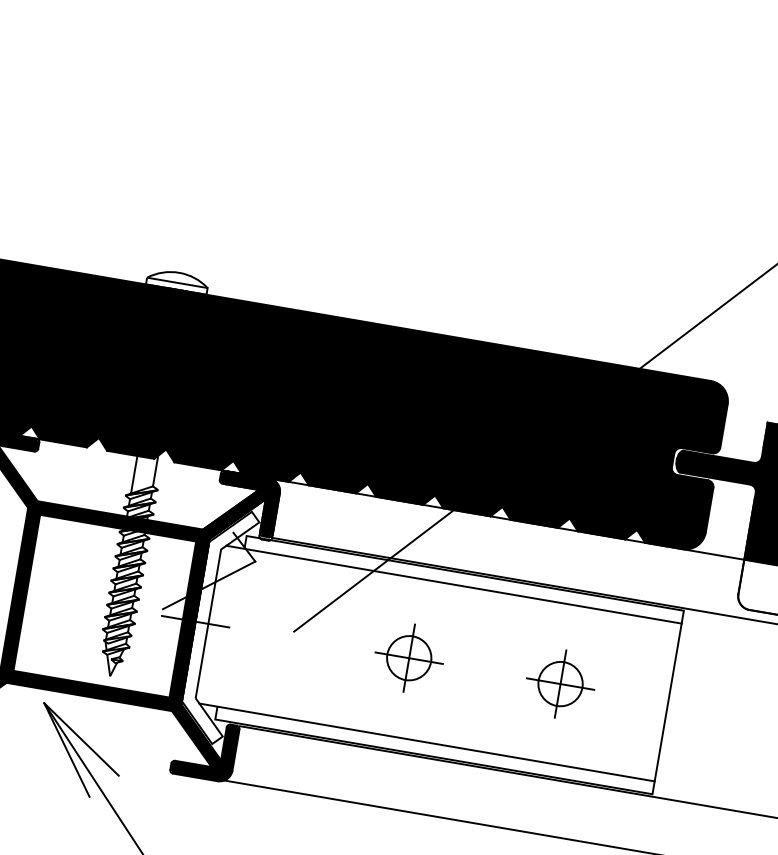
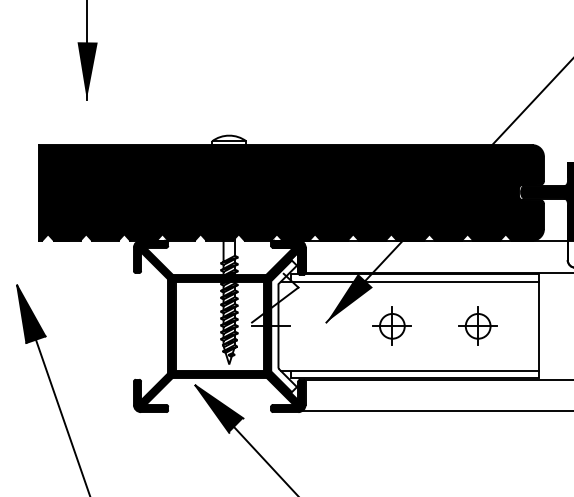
fill: (342, 594) -> (349, 297), added
fill: (79, 750) -> (219, 408), added

